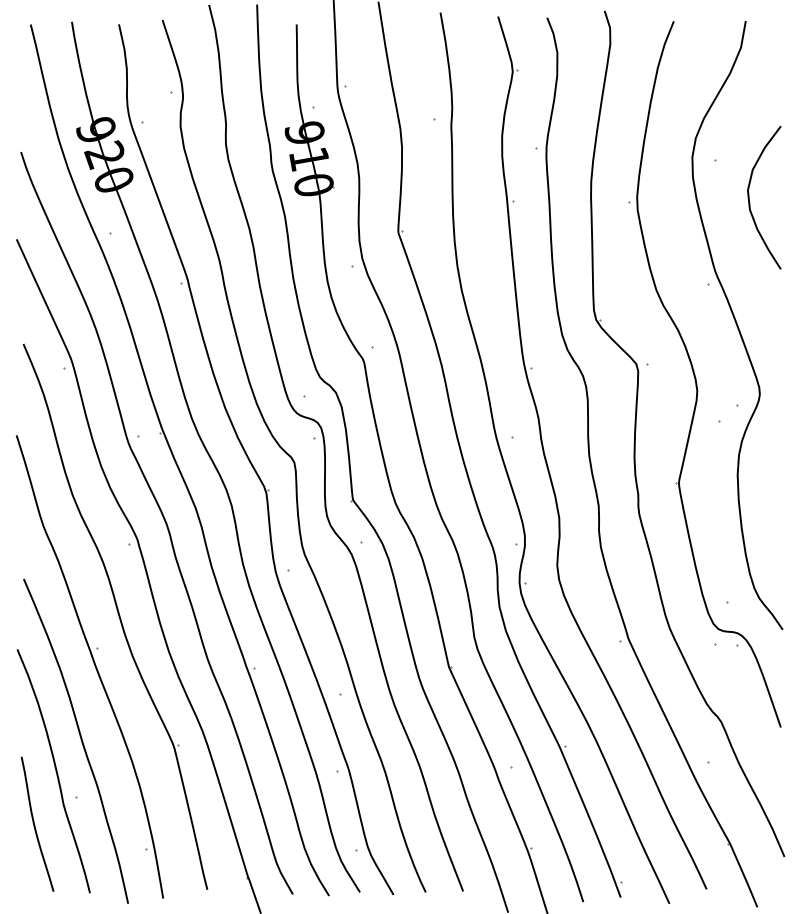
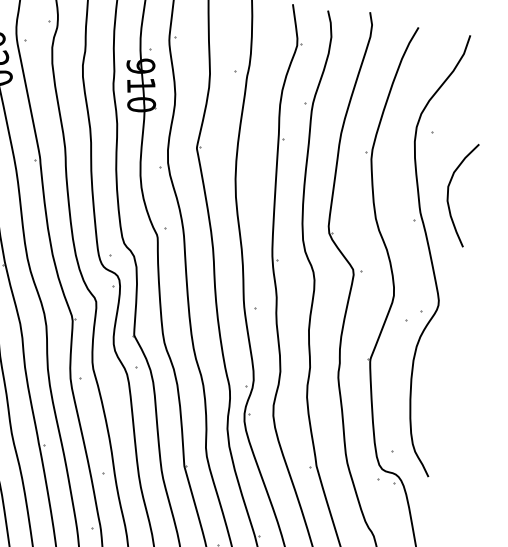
curve: (750, 202) -> (448, 195), moved

